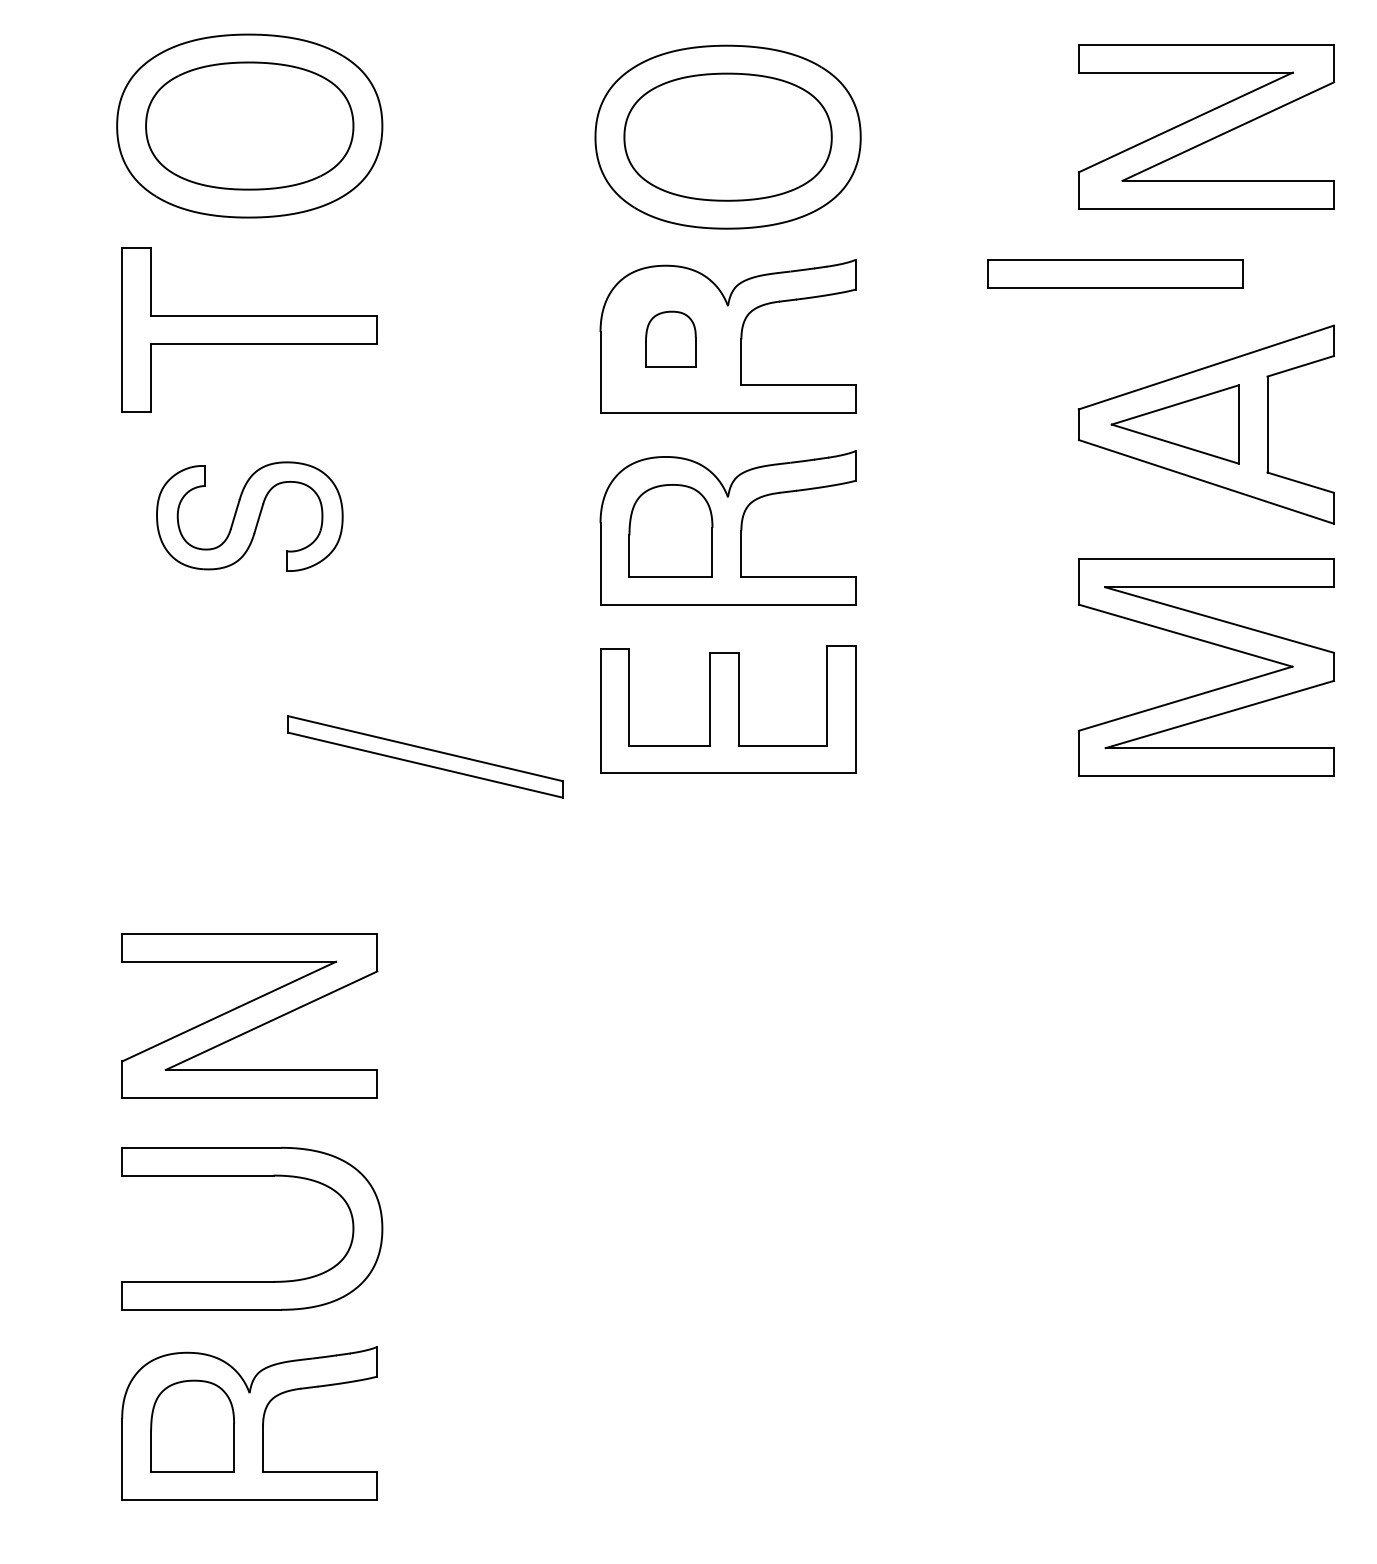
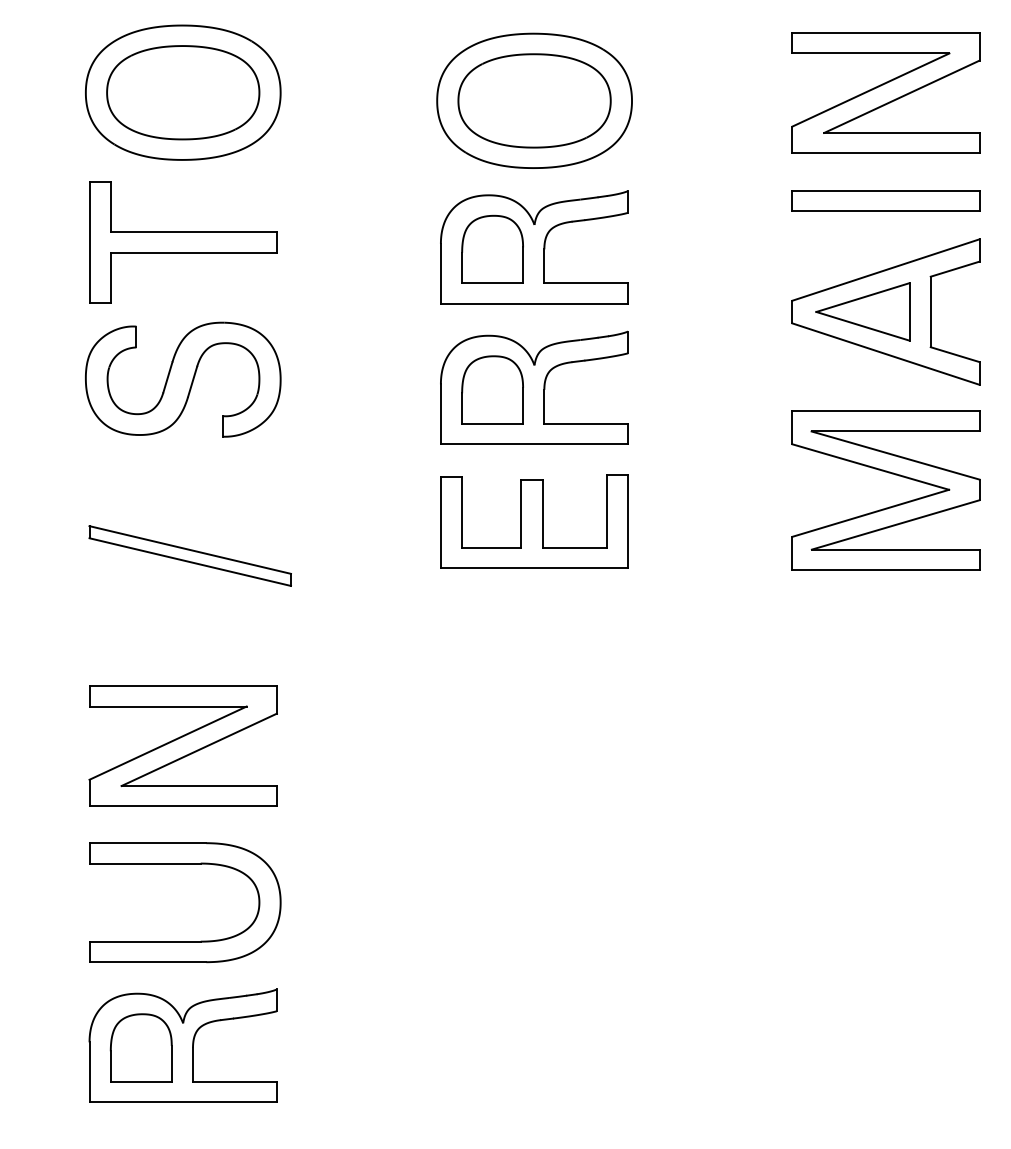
part: (1114, 272) -> (885, 200), moved
part: (670, 338) -> (492, 248), size x1.67
part: (250, 516) -> (183, 379), size x1.43
part: (424, 756) -> (189, 555), moved

